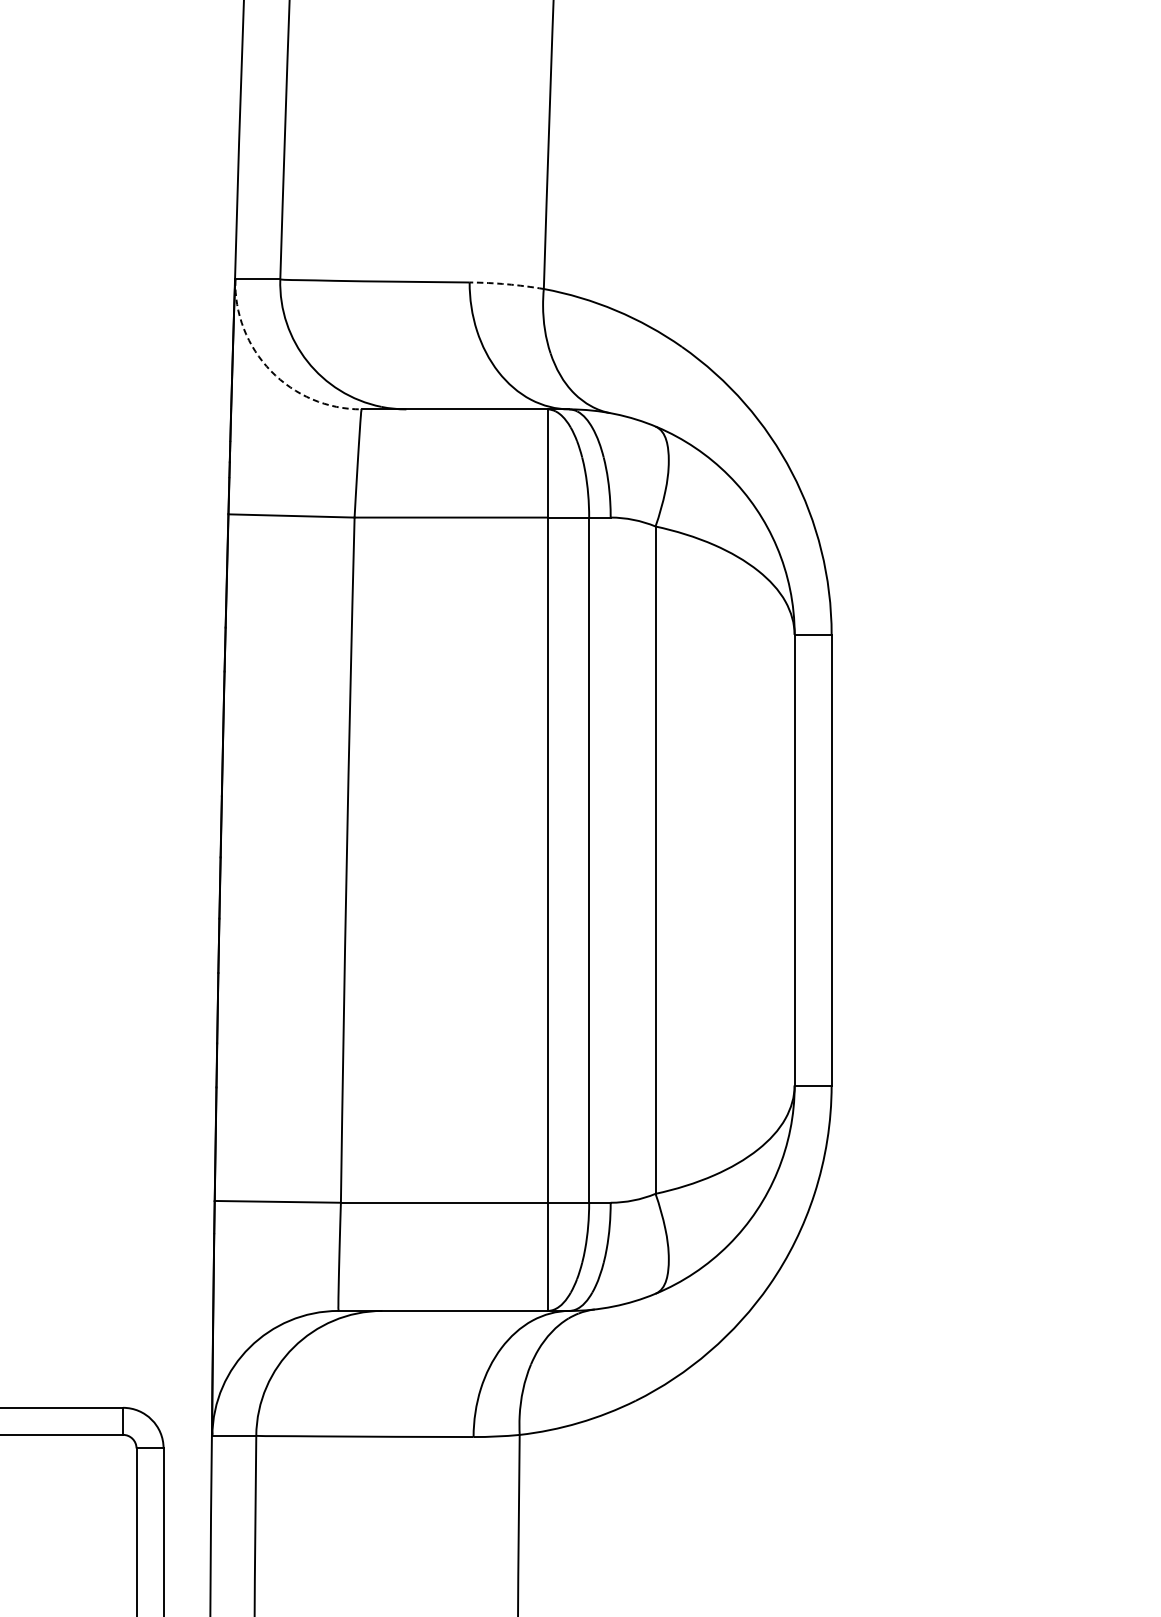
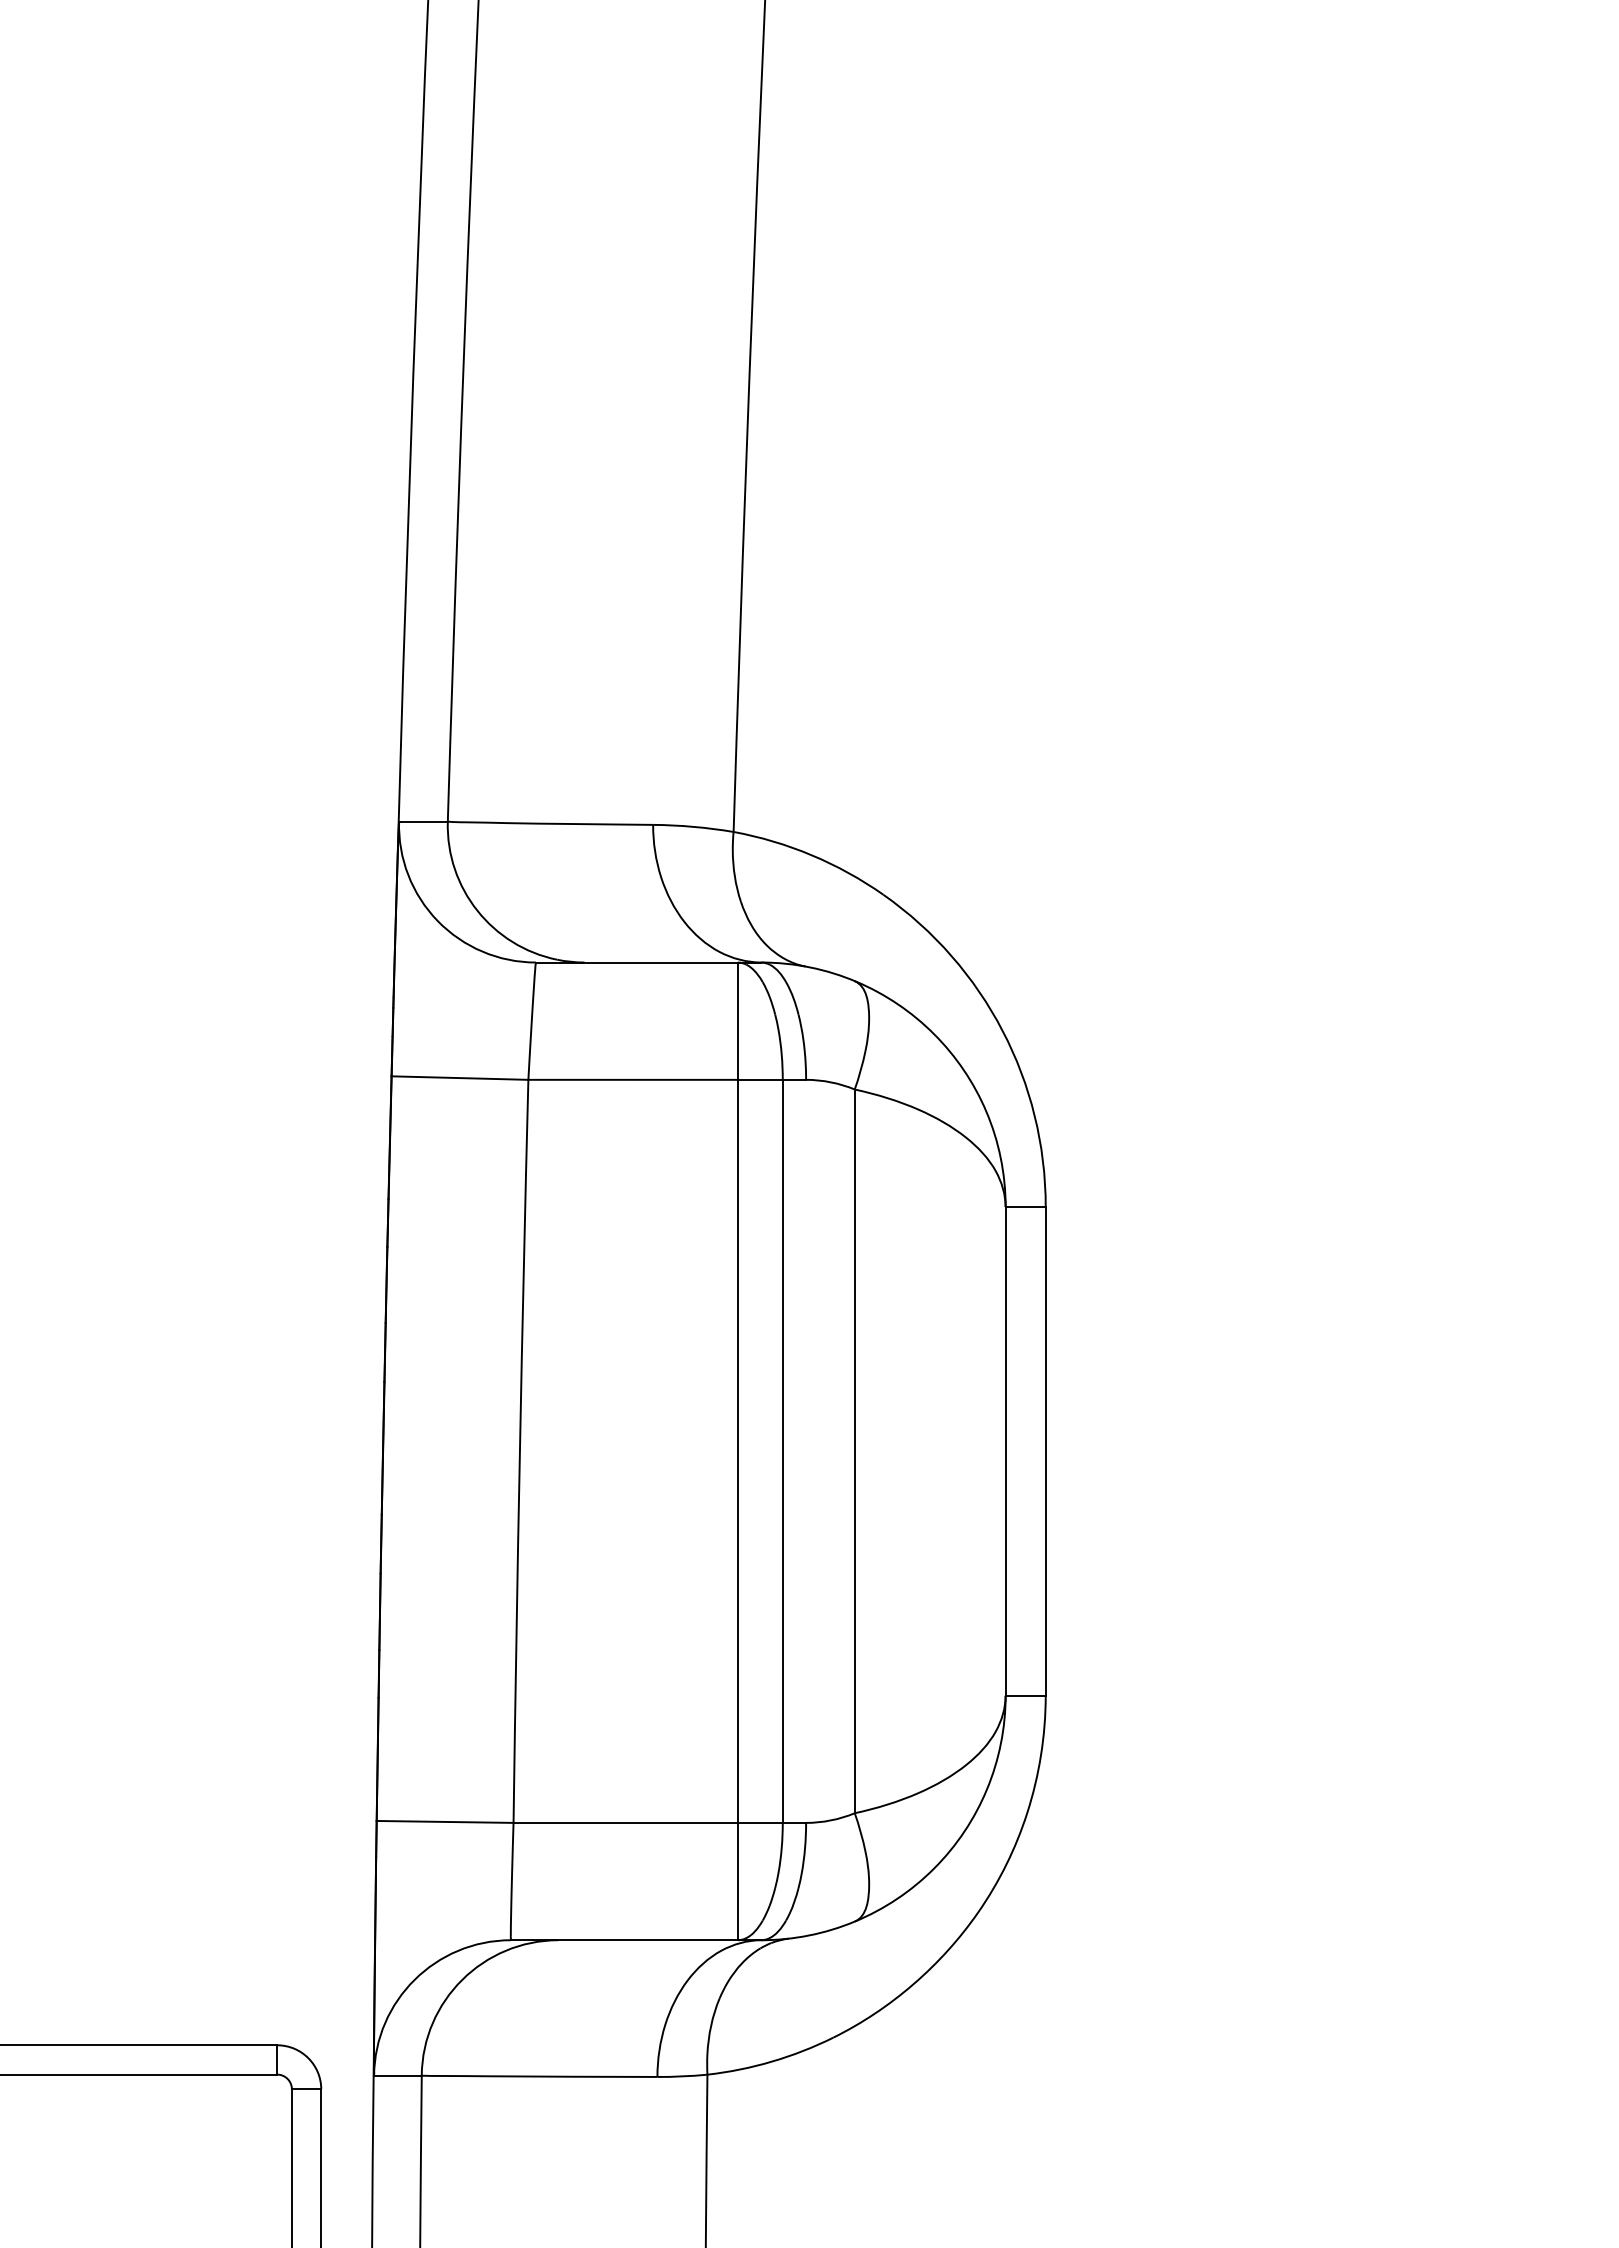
arc: (506, 283) -> (693, 826), dashed -> solid
arc: (270, 370) -> (437, 920), dashed -> solid

